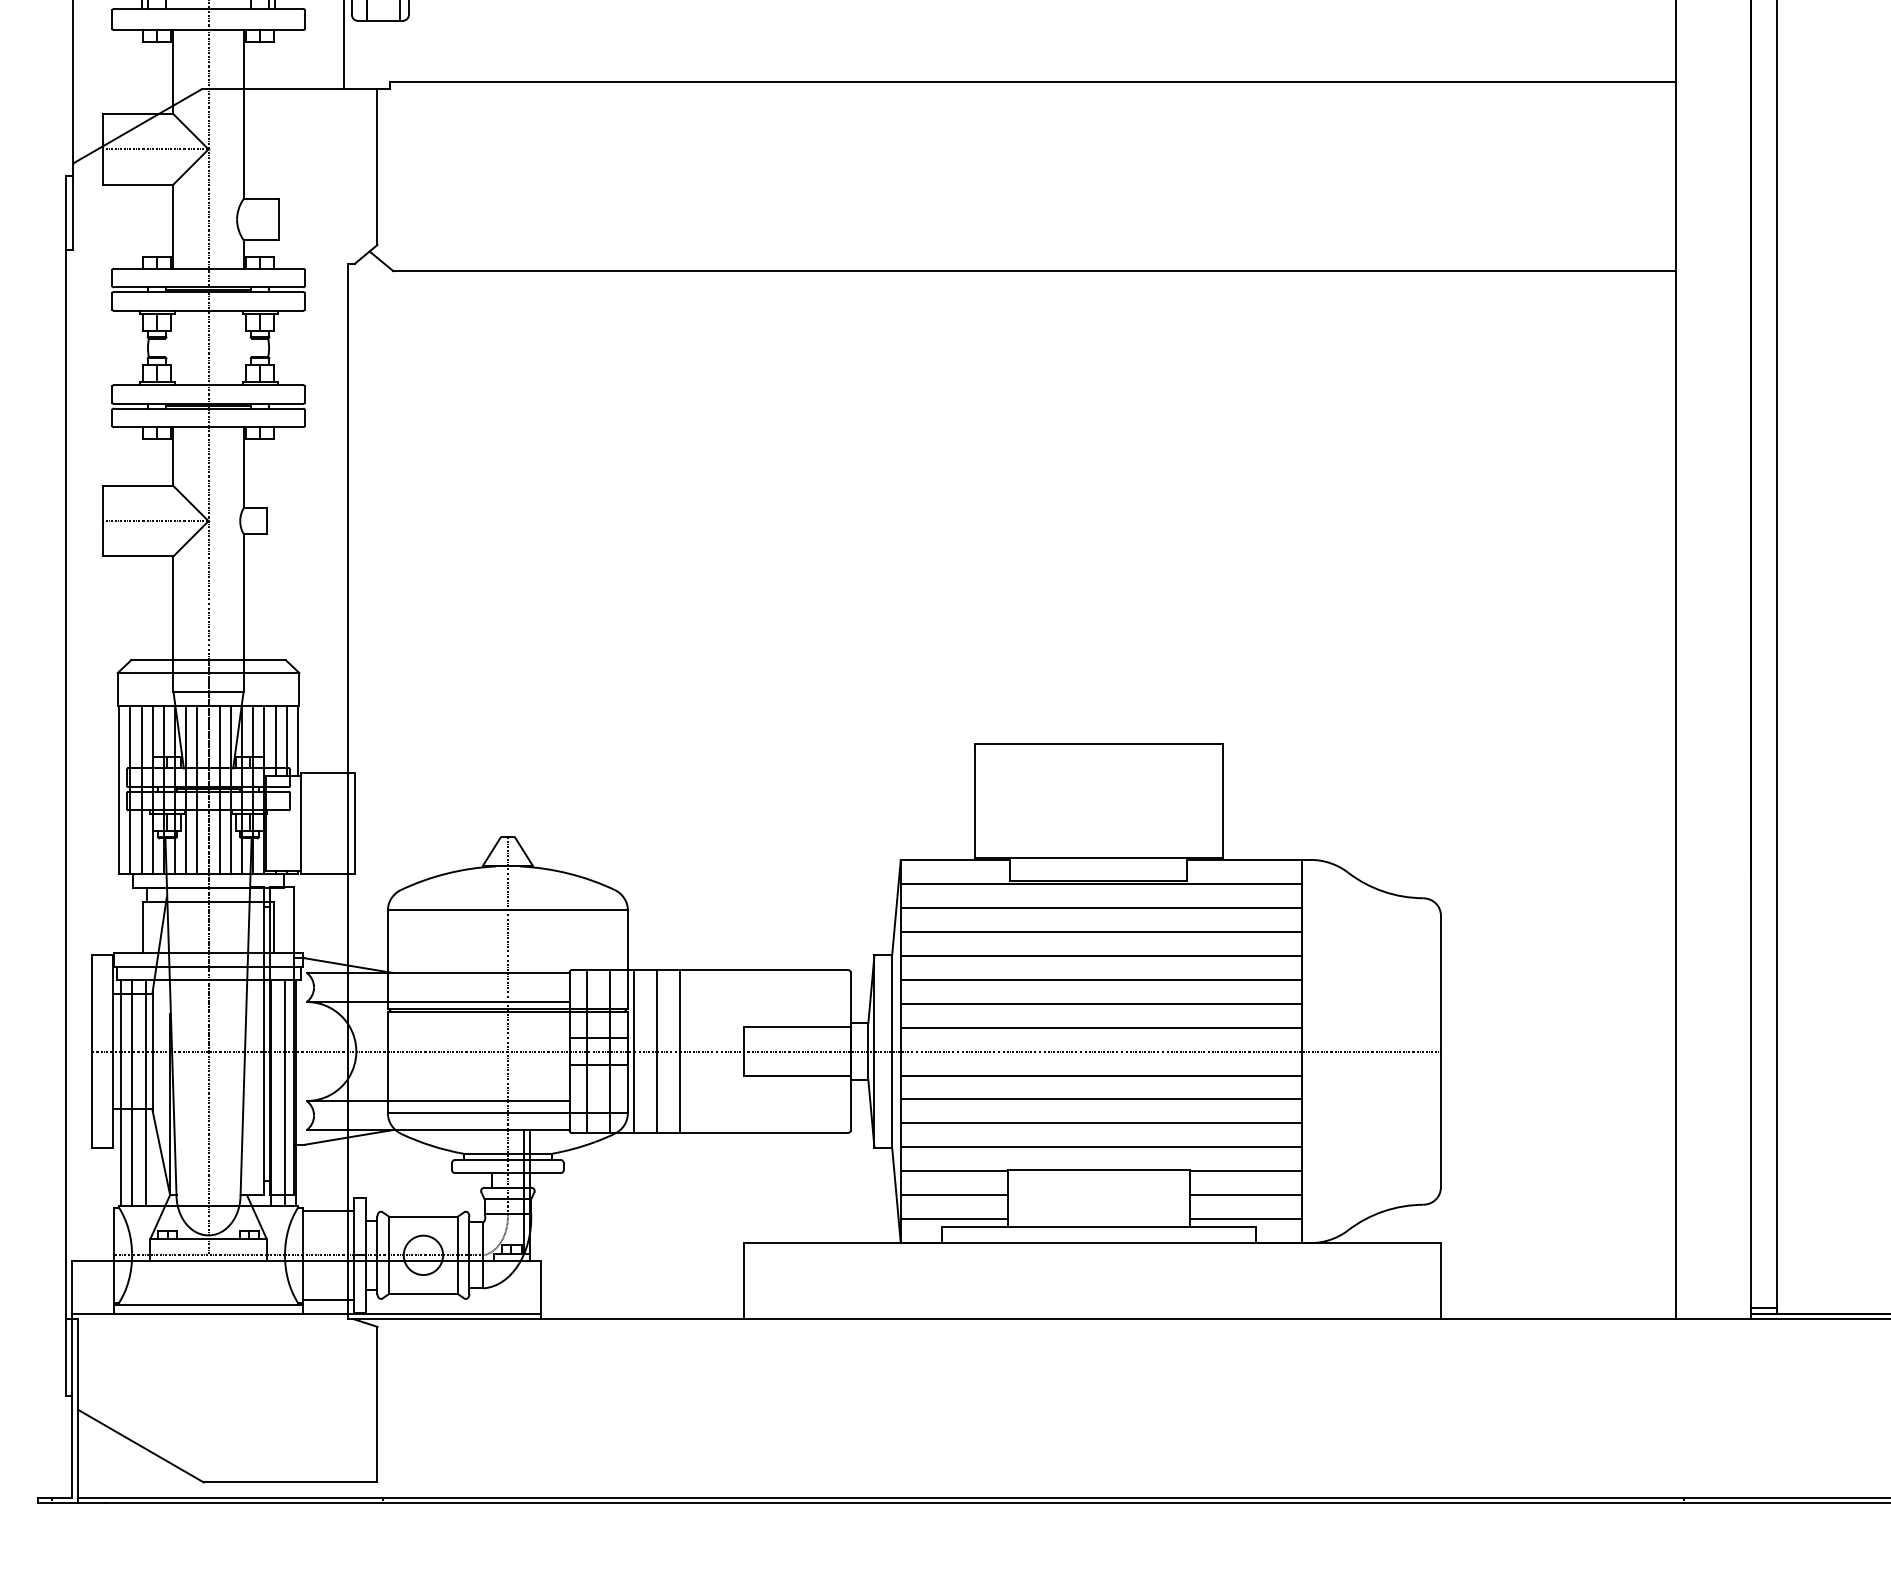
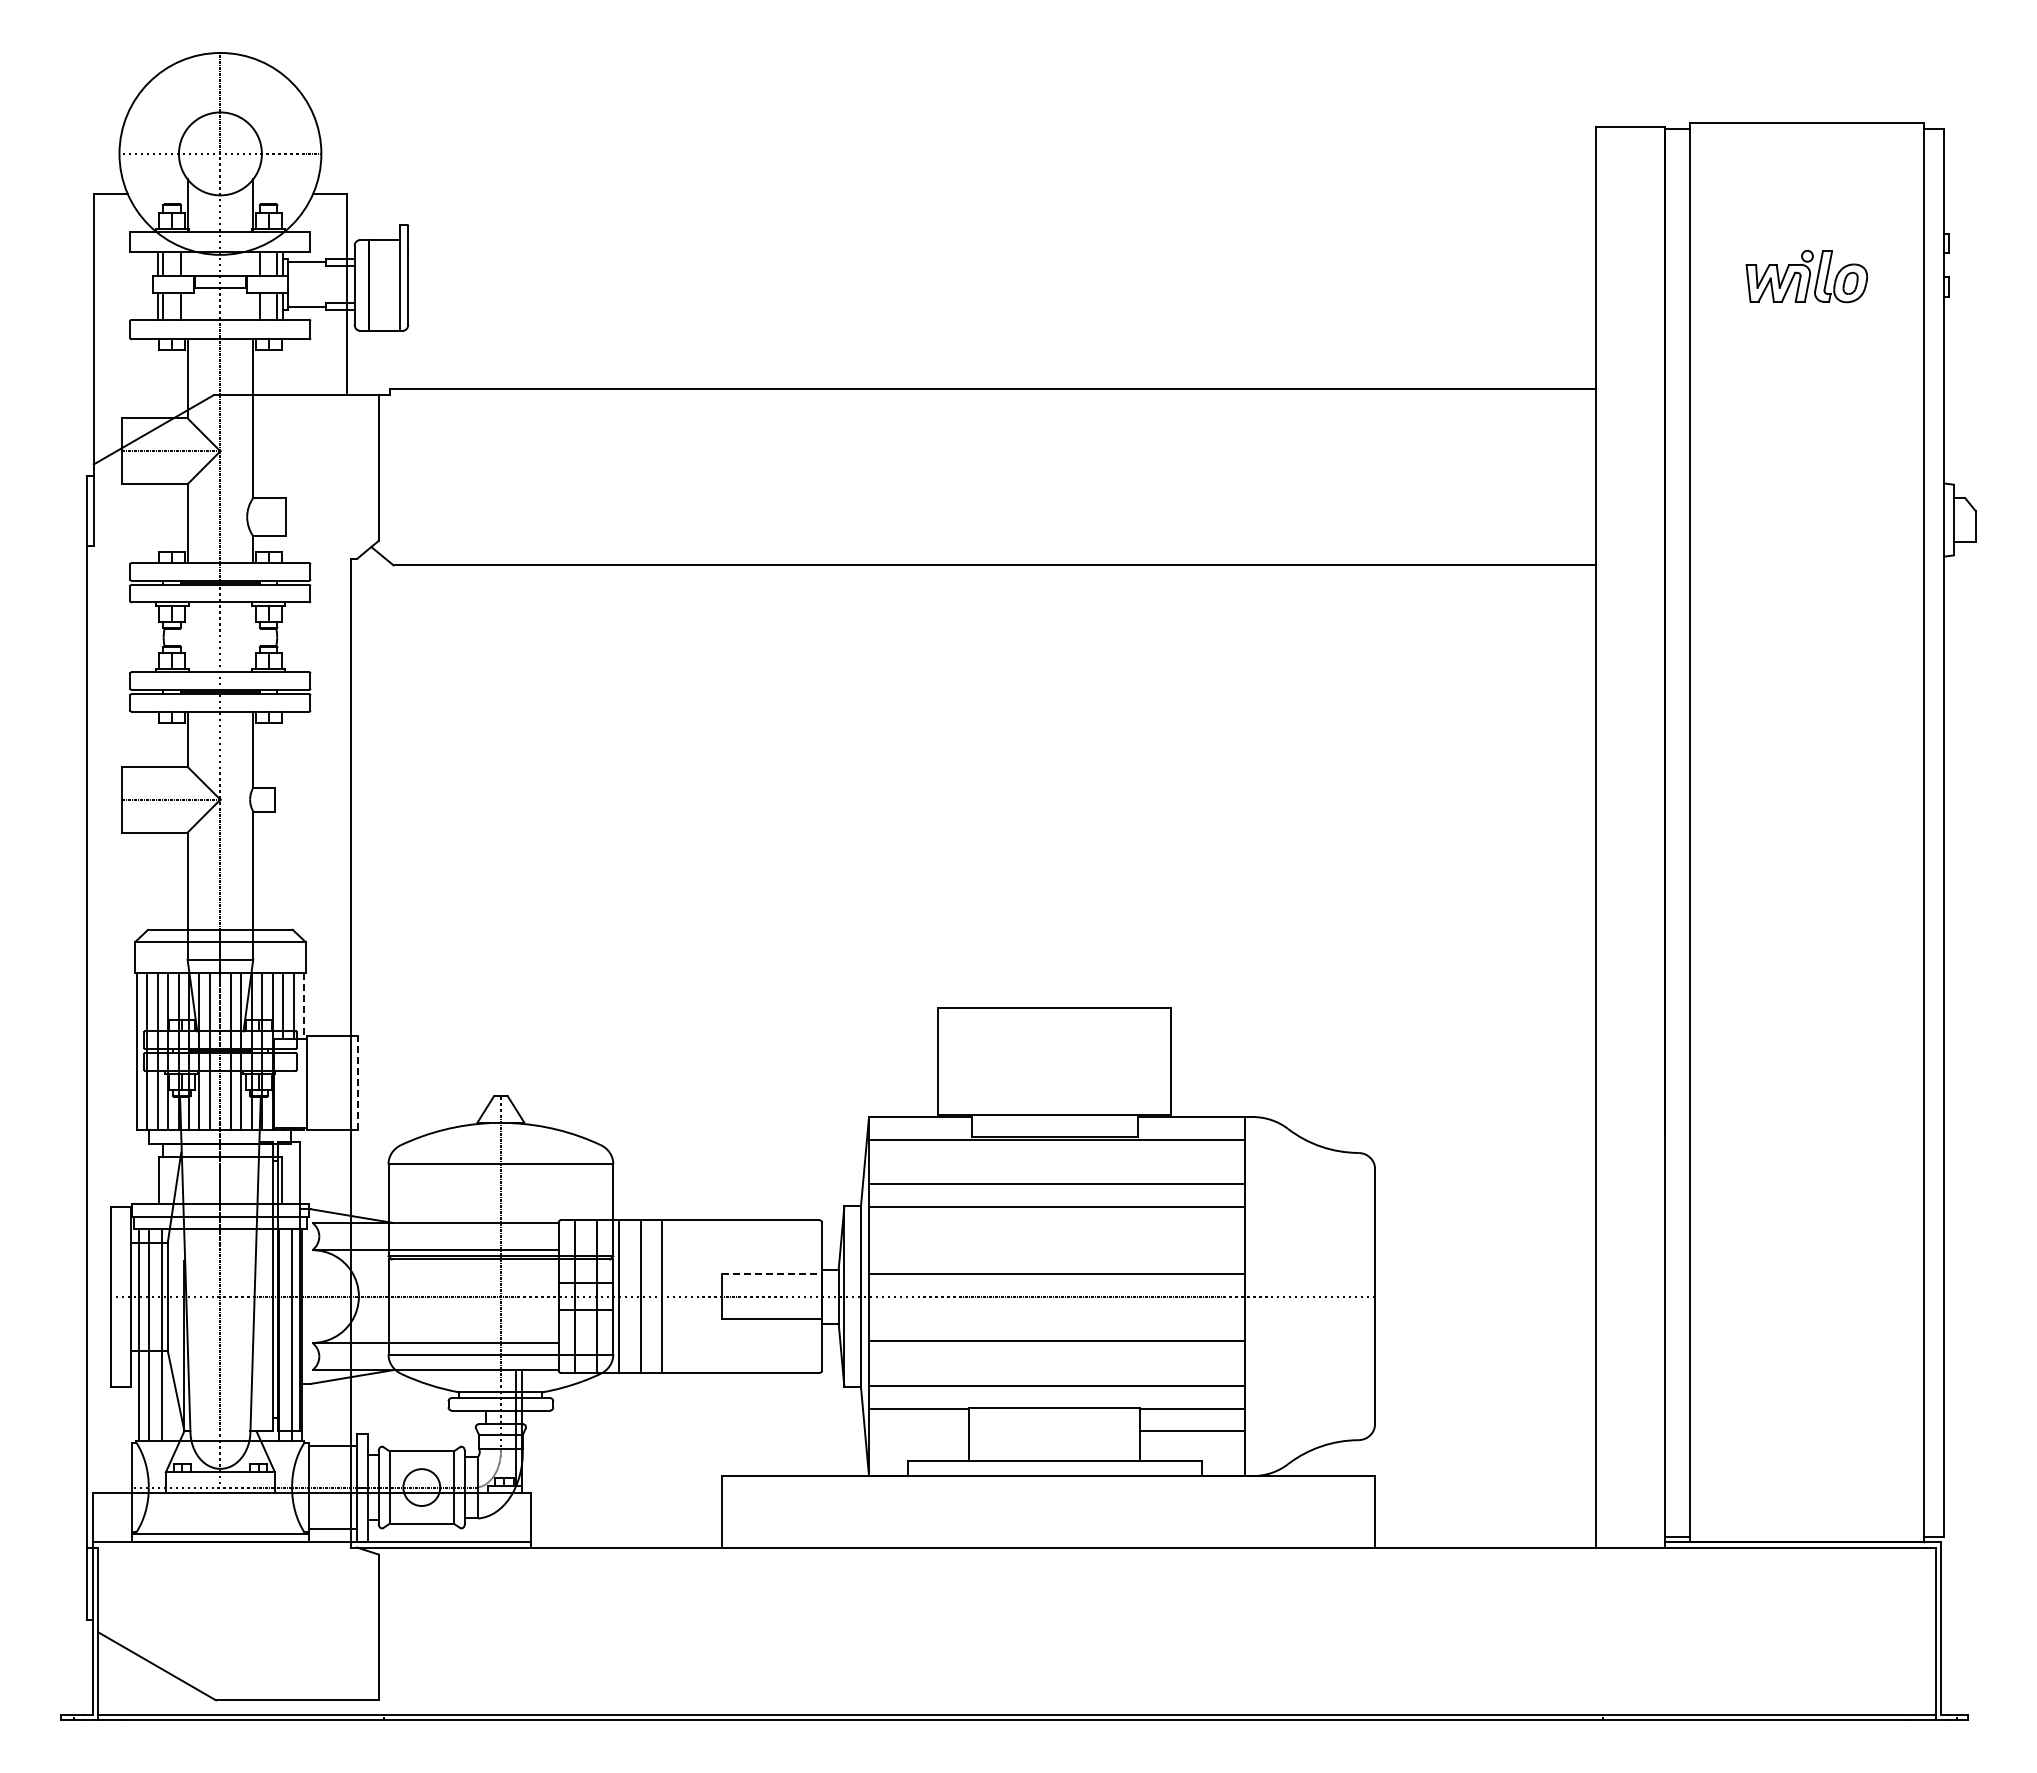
line: (298, 741) -> (304, 1006), solid -> dashed
line: (354, 823) -> (357, 1082), solid -> dashed
line: (1100, 907) -> (1056, 1161), removed
line: (1100, 979) -> (1056, 1229), removed
line: (1100, 1003) -> (1056, 1251), removed
line: (797, 1026) -> (772, 1273), solid -> dashed
line: (1100, 1075) -> (1056, 1319), removed
line: (1100, 1122) -> (1056, 1363), removed
line: (954, 1195) -> (919, 1431), removed
line: (954, 1219) -> (919, 1453), removed
line: (1246, 1219) -> (1192, 1453), removed

